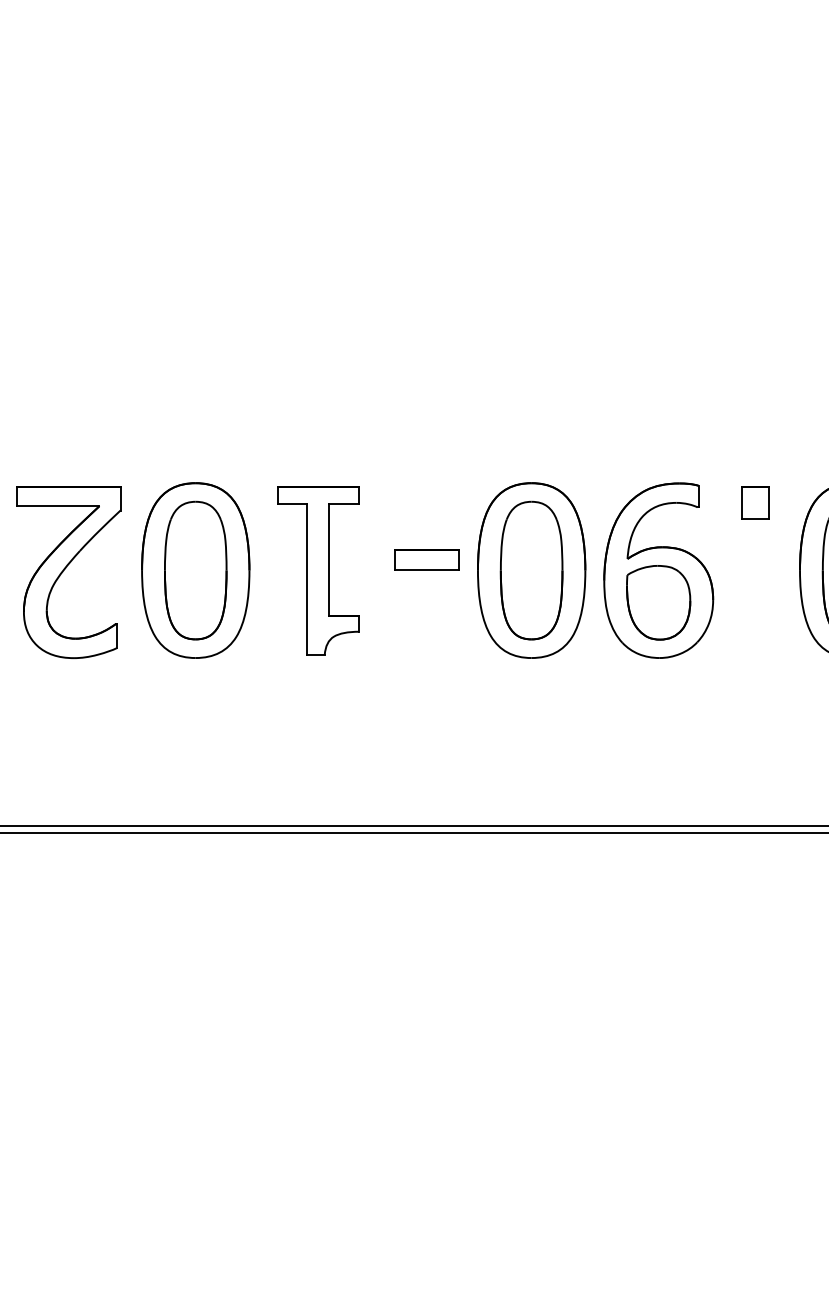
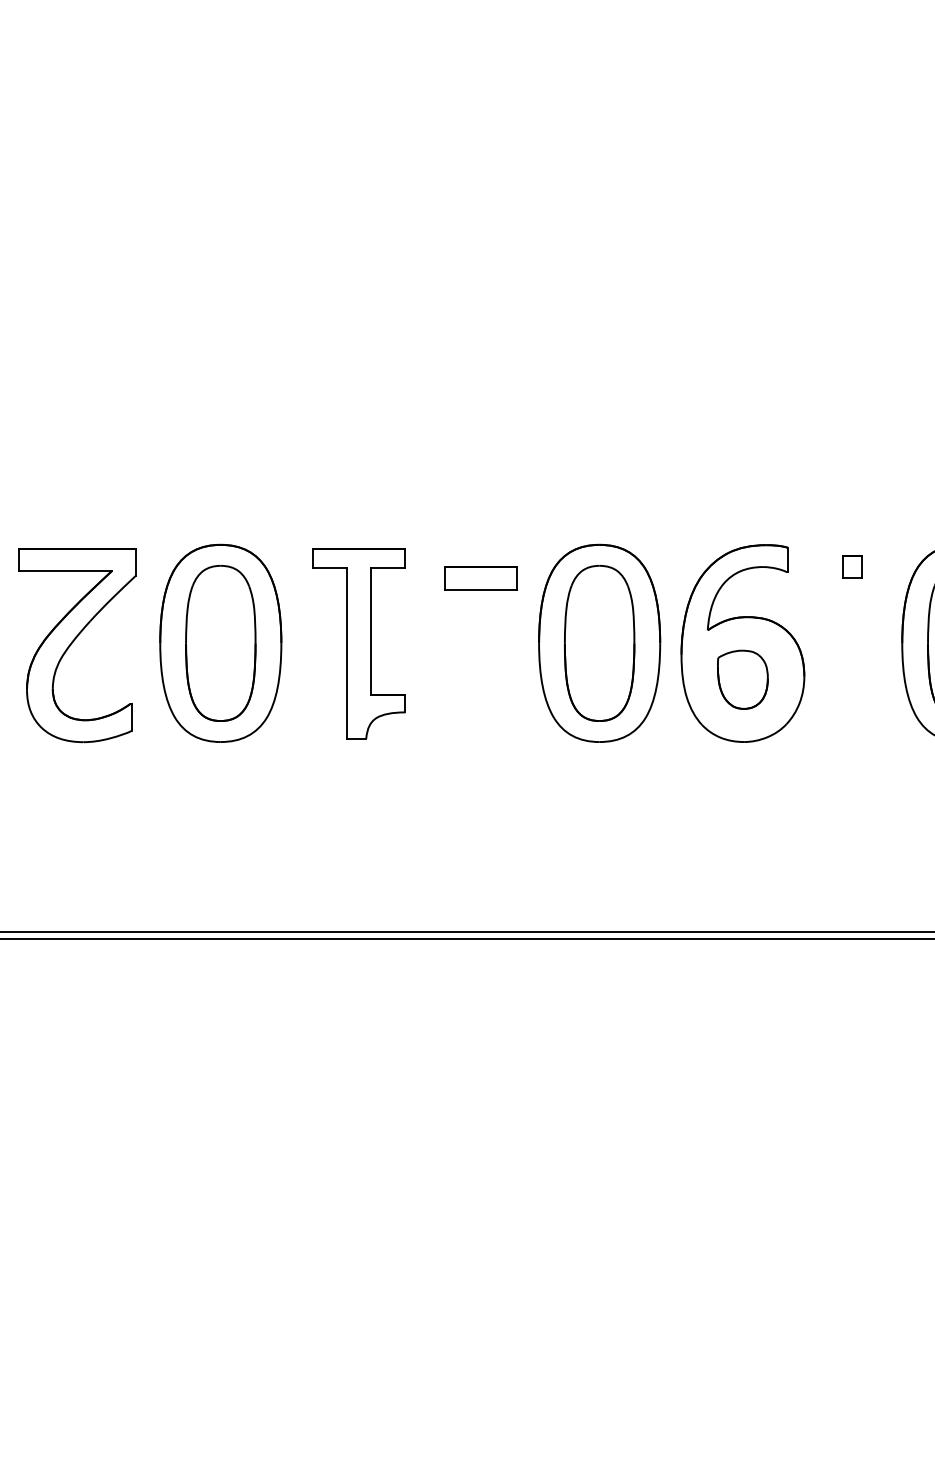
part: (755, 502) -> (852, 566), size x0.6
part: (426, 560) -> (480, 578), moved
part: (658, 602) -> (742, 679), size x0.7

